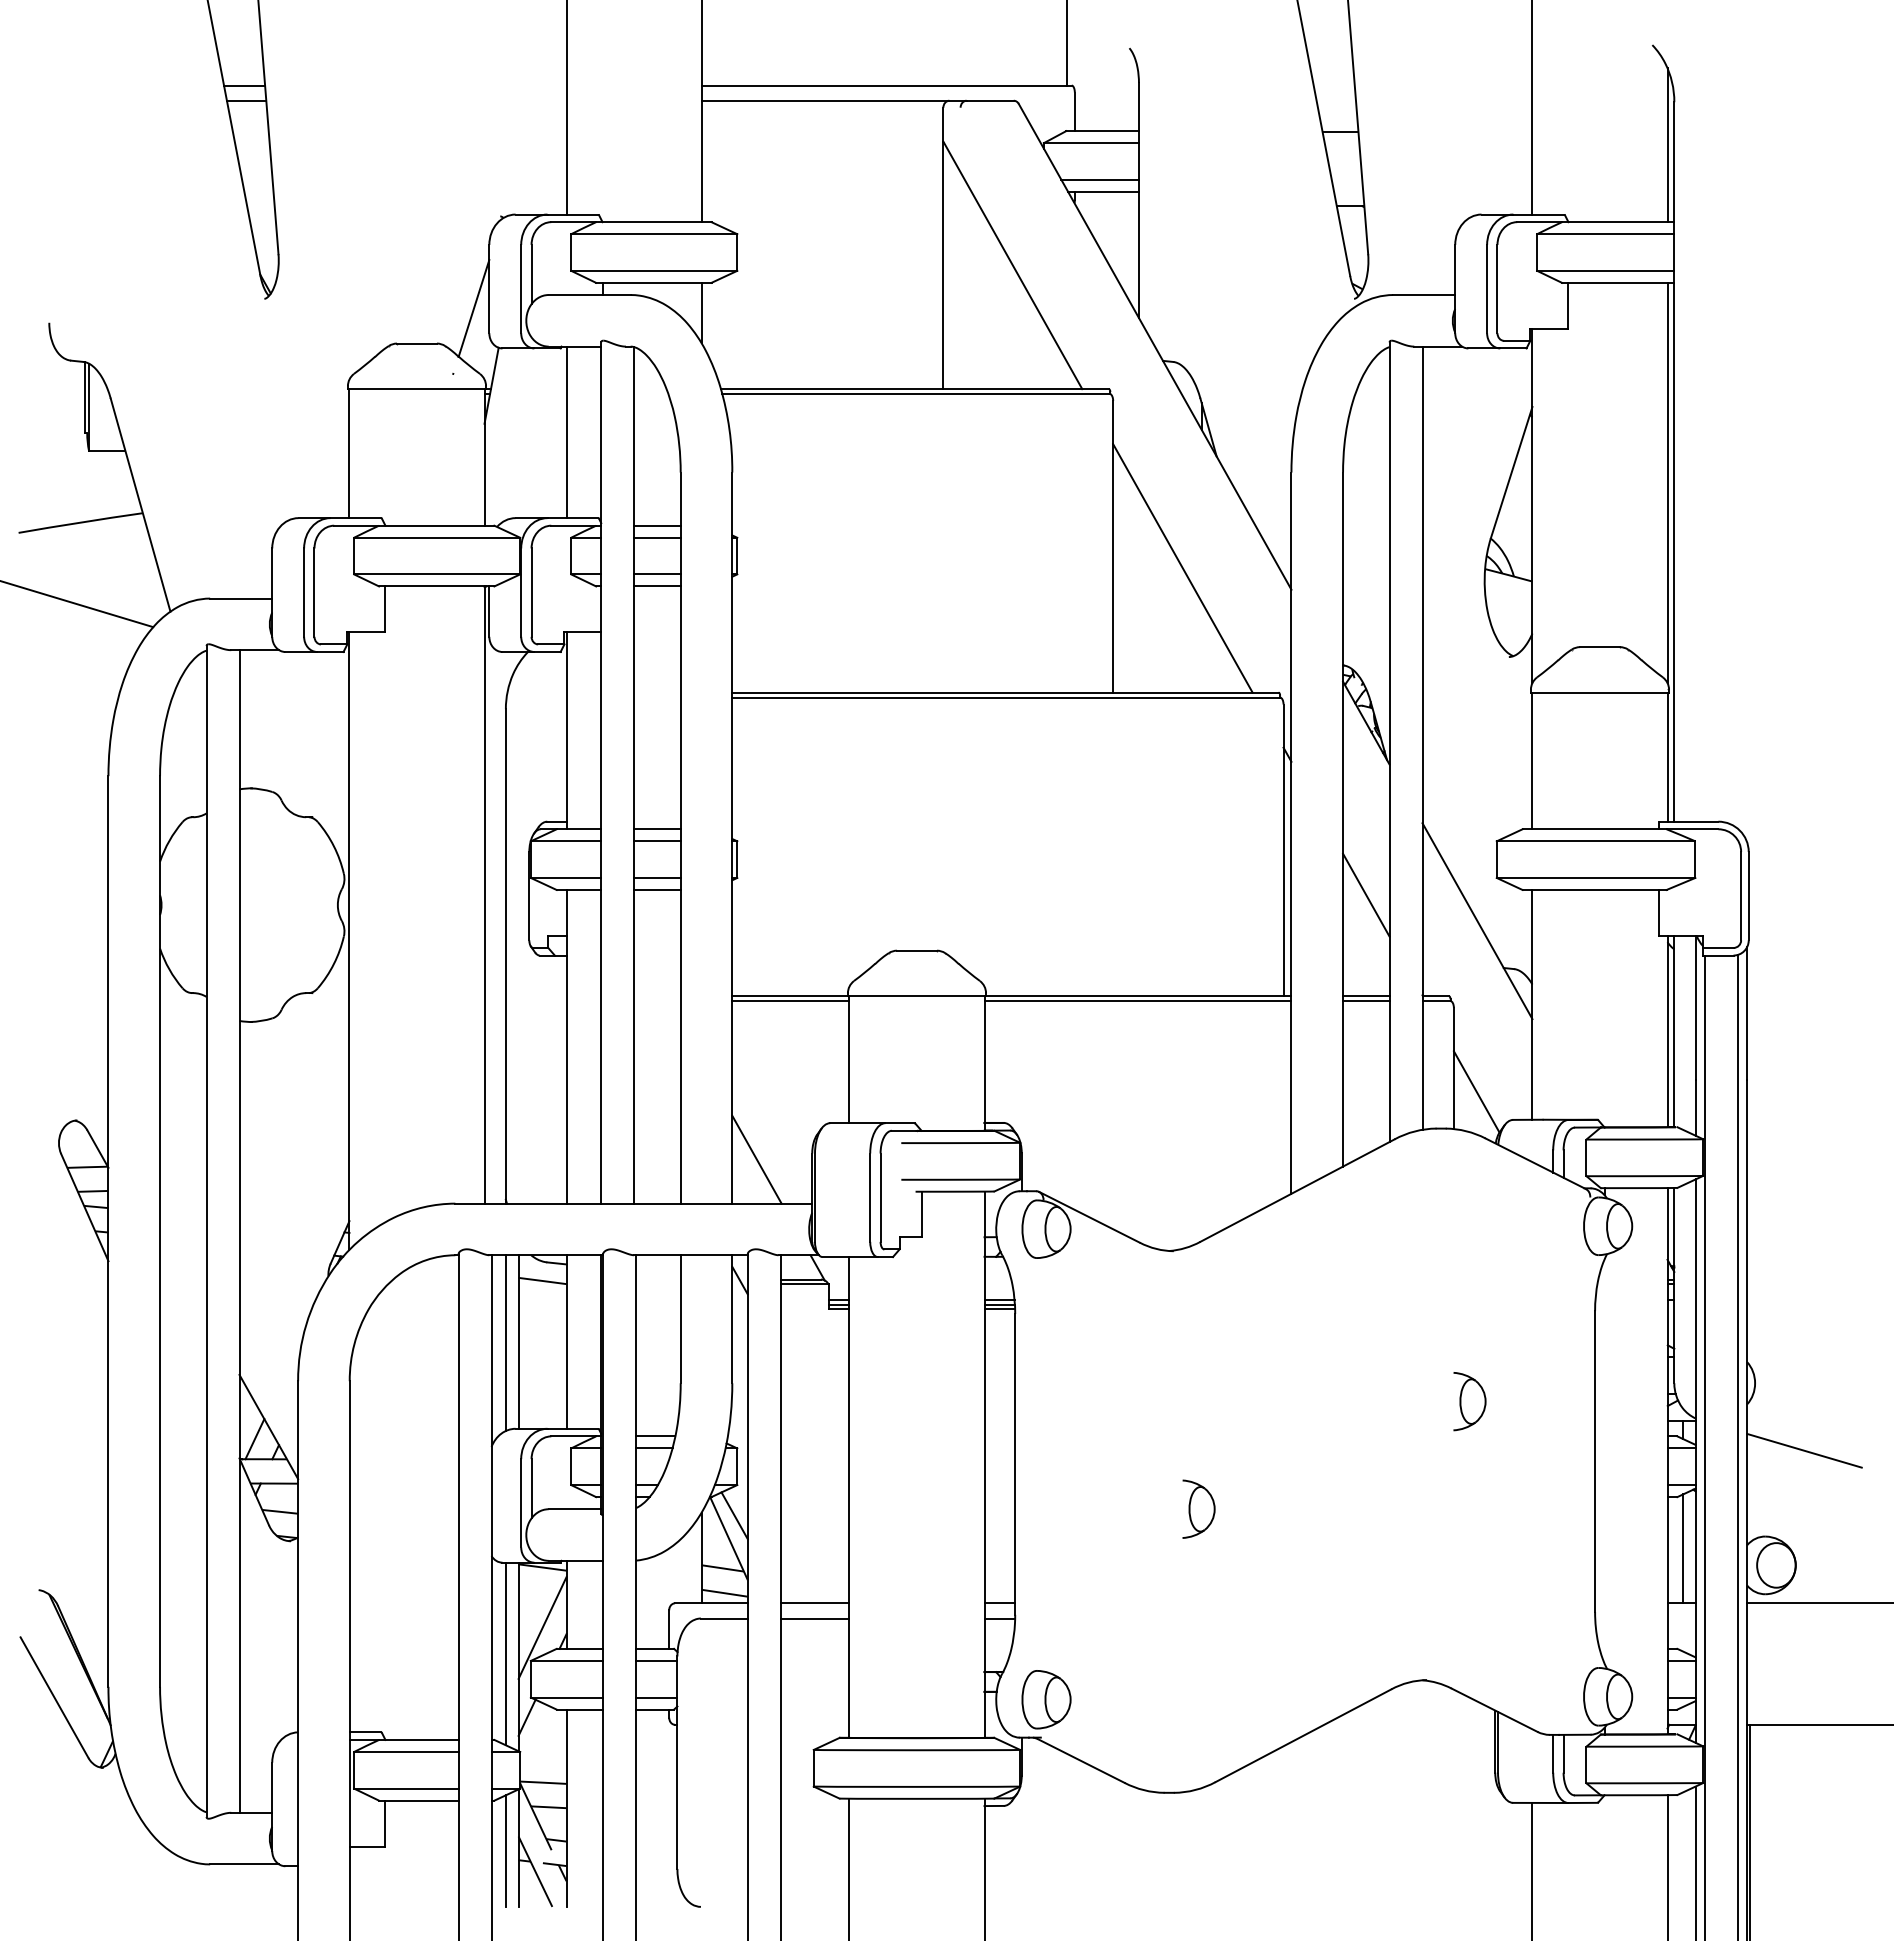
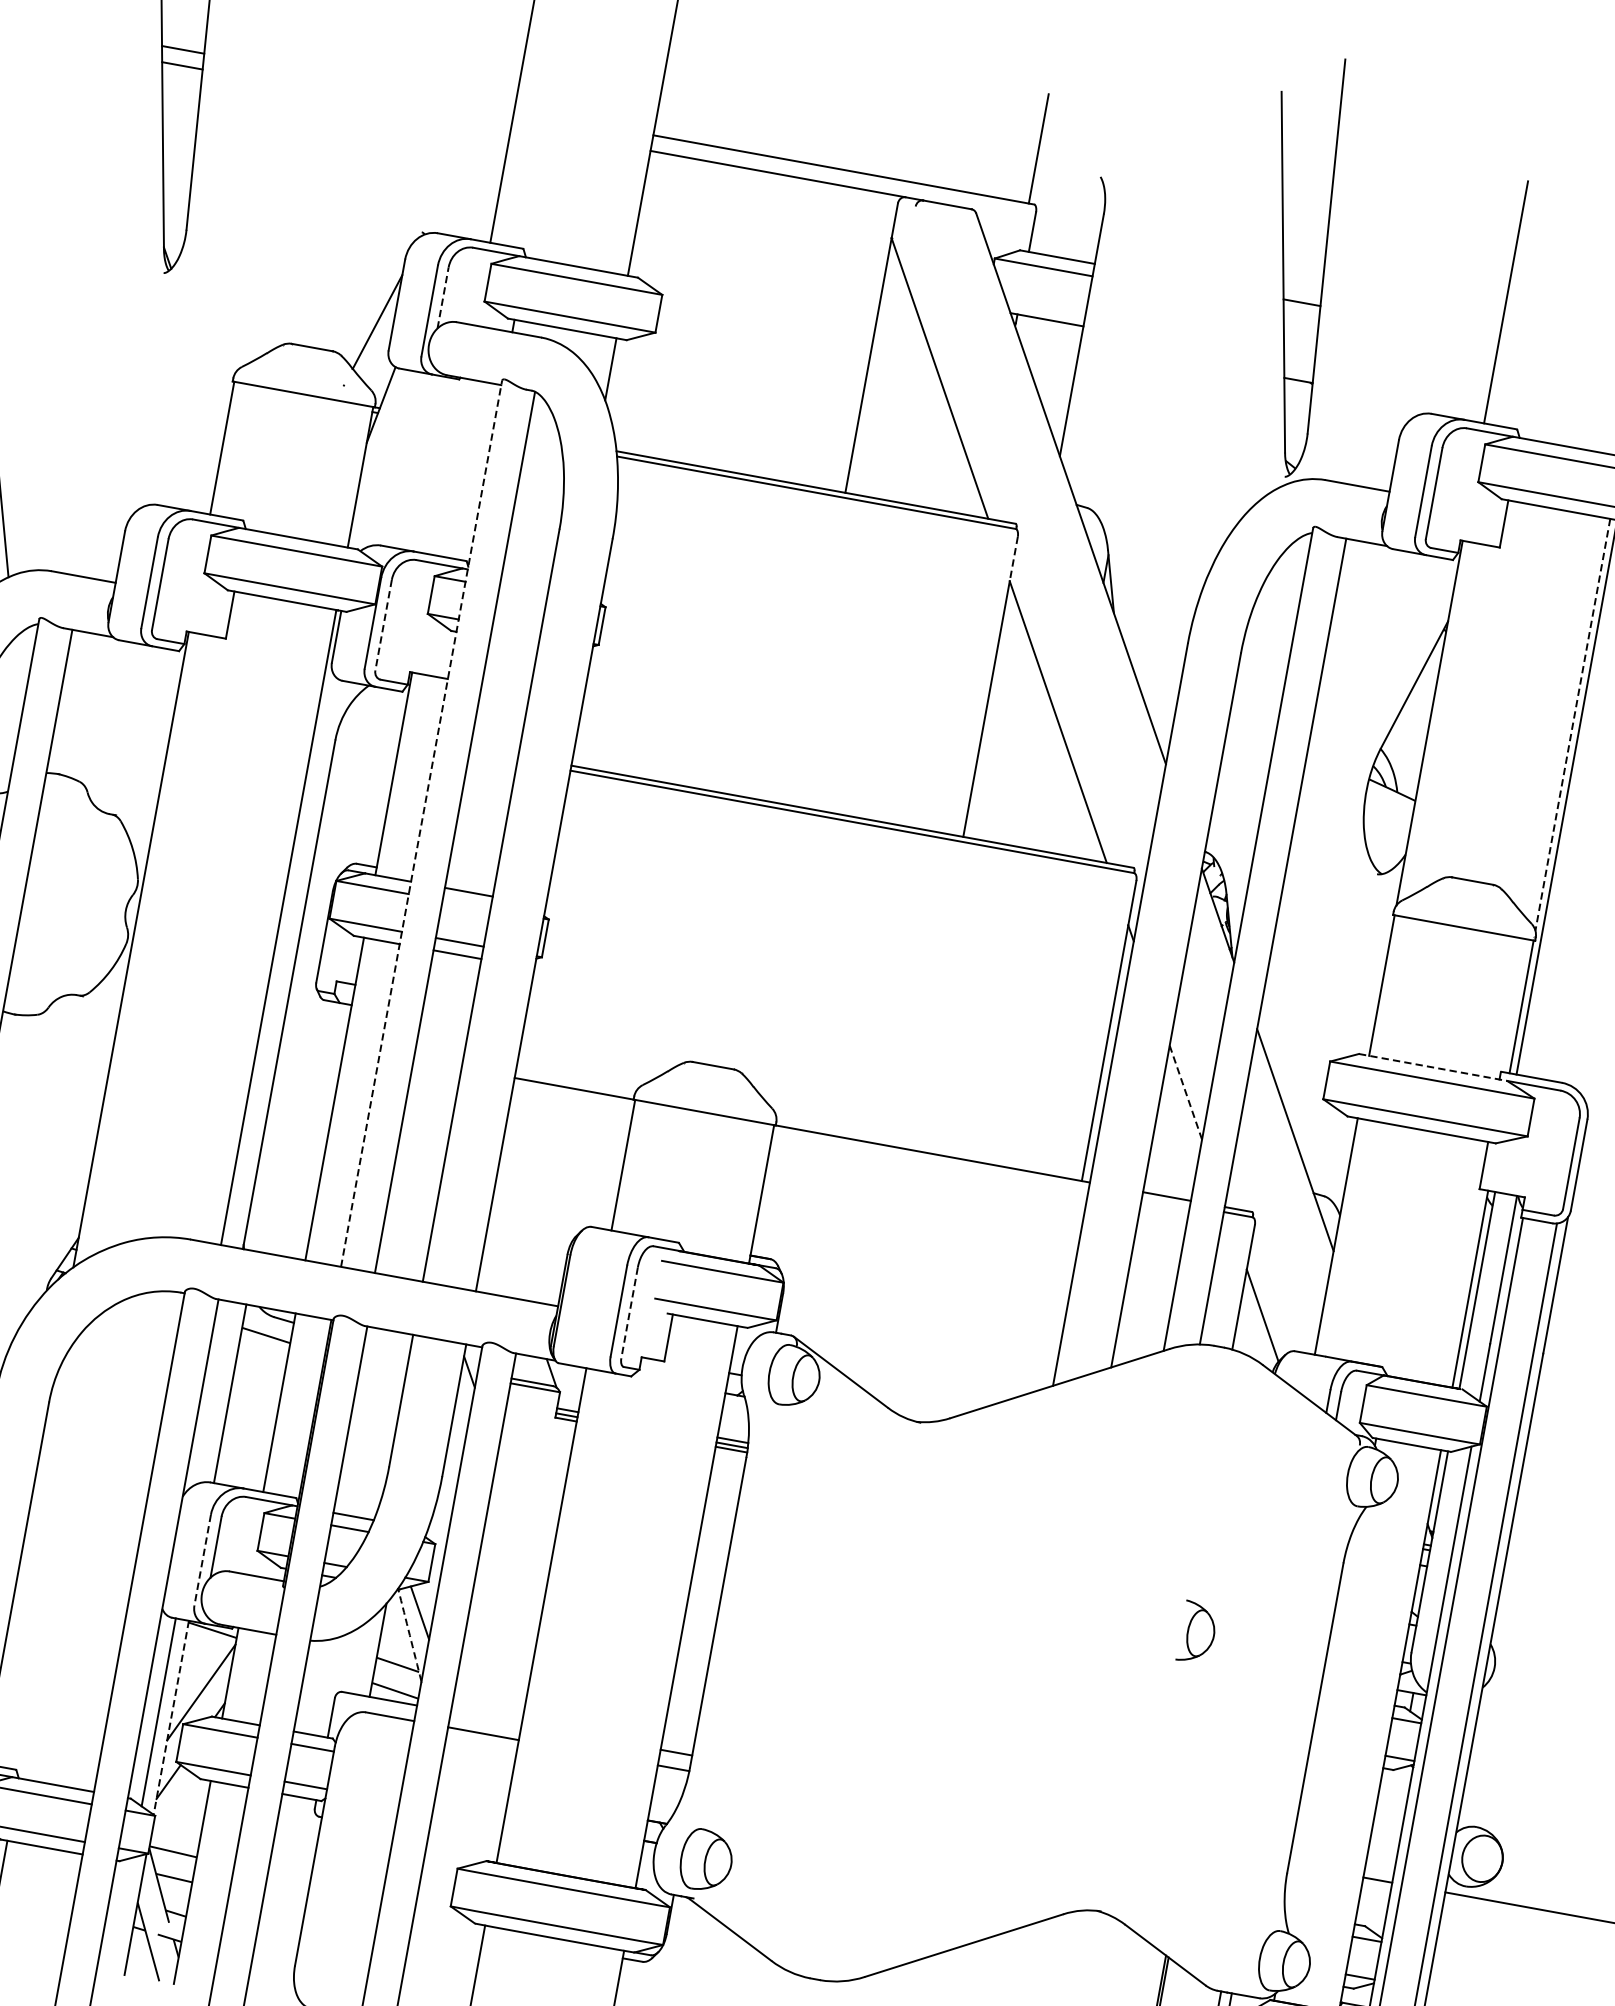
line: (1099, 179) -> (1045, 306), removed
line: (531, 274) -> (443, 297), solid -> dashed
line: (1113, 422) -> (1014, 558), solid -> dashed
line: (566, 432) -> (449, 467), removed
line: (1667, 483) -> (1572, 725), solid -> dashed
line: (657, 525) -> (525, 579), removed
line: (657, 537) -> (523, 592), removed
line: (657, 574) -> (516, 630), removed
line: (657, 586) -> (514, 642), removed
line: (531, 593) -> (383, 626), solid -> dashed
line: (601, 772) -> (421, 823), solid -> dashed
line: (1595, 829) -> (1433, 1067), solid -> dashed
line: (657, 841) -> (466, 904), removed
line: (1366, 895) -> (1186, 1092), solid -> dashed
line: (790, 1001) -> (573, 1094), removed
line: (1137, 1001) -> (930, 1159), removed
line: (1366, 1001) -> (1166, 1201), removed
line: (756, 1159) -> (509, 1250), removed
line: (880, 1198) -> (629, 1313), solid -> dashed
line: (505, 1342) -> (216, 1391), removed
line: (1804, 1450) -> (1532, 1745), removed
line: (521, 1503) -> (202, 1560), solid -> dashed
part: (1198, 1508) -> (898, 1692), removed
line: (728, 1538) -> (409, 1635), solid -> dashed
line: (1683, 1548) -> (1390, 1824), removed
line: (814, 1603) -> (485, 1718), removed
line: (518, 1657) -> (171, 1718), solid -> dashed
line: (505, 1850) -> (121, 1914), removed

